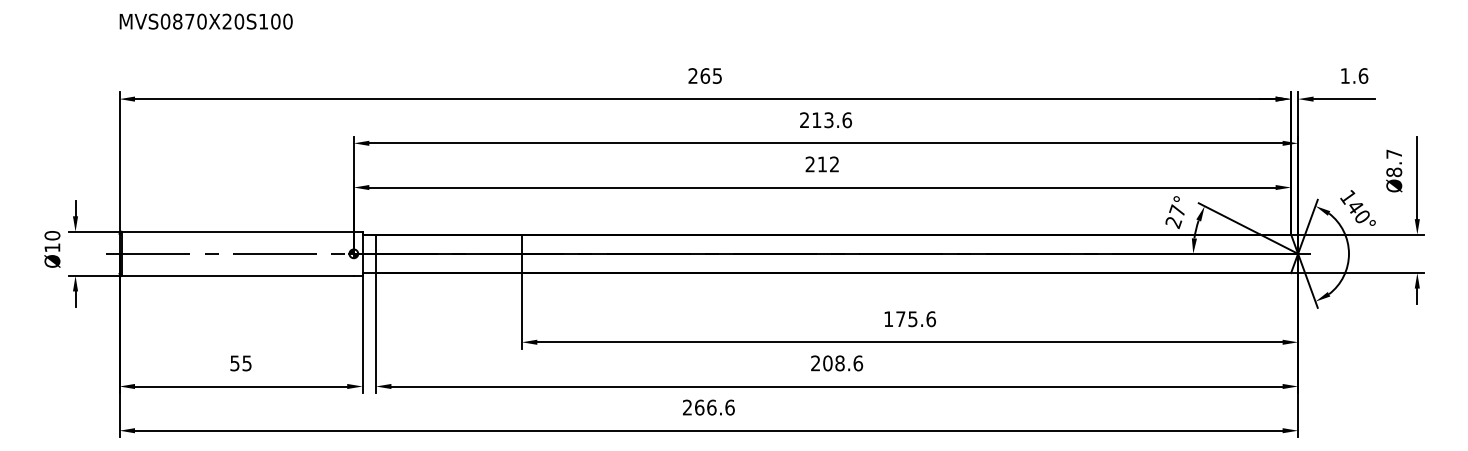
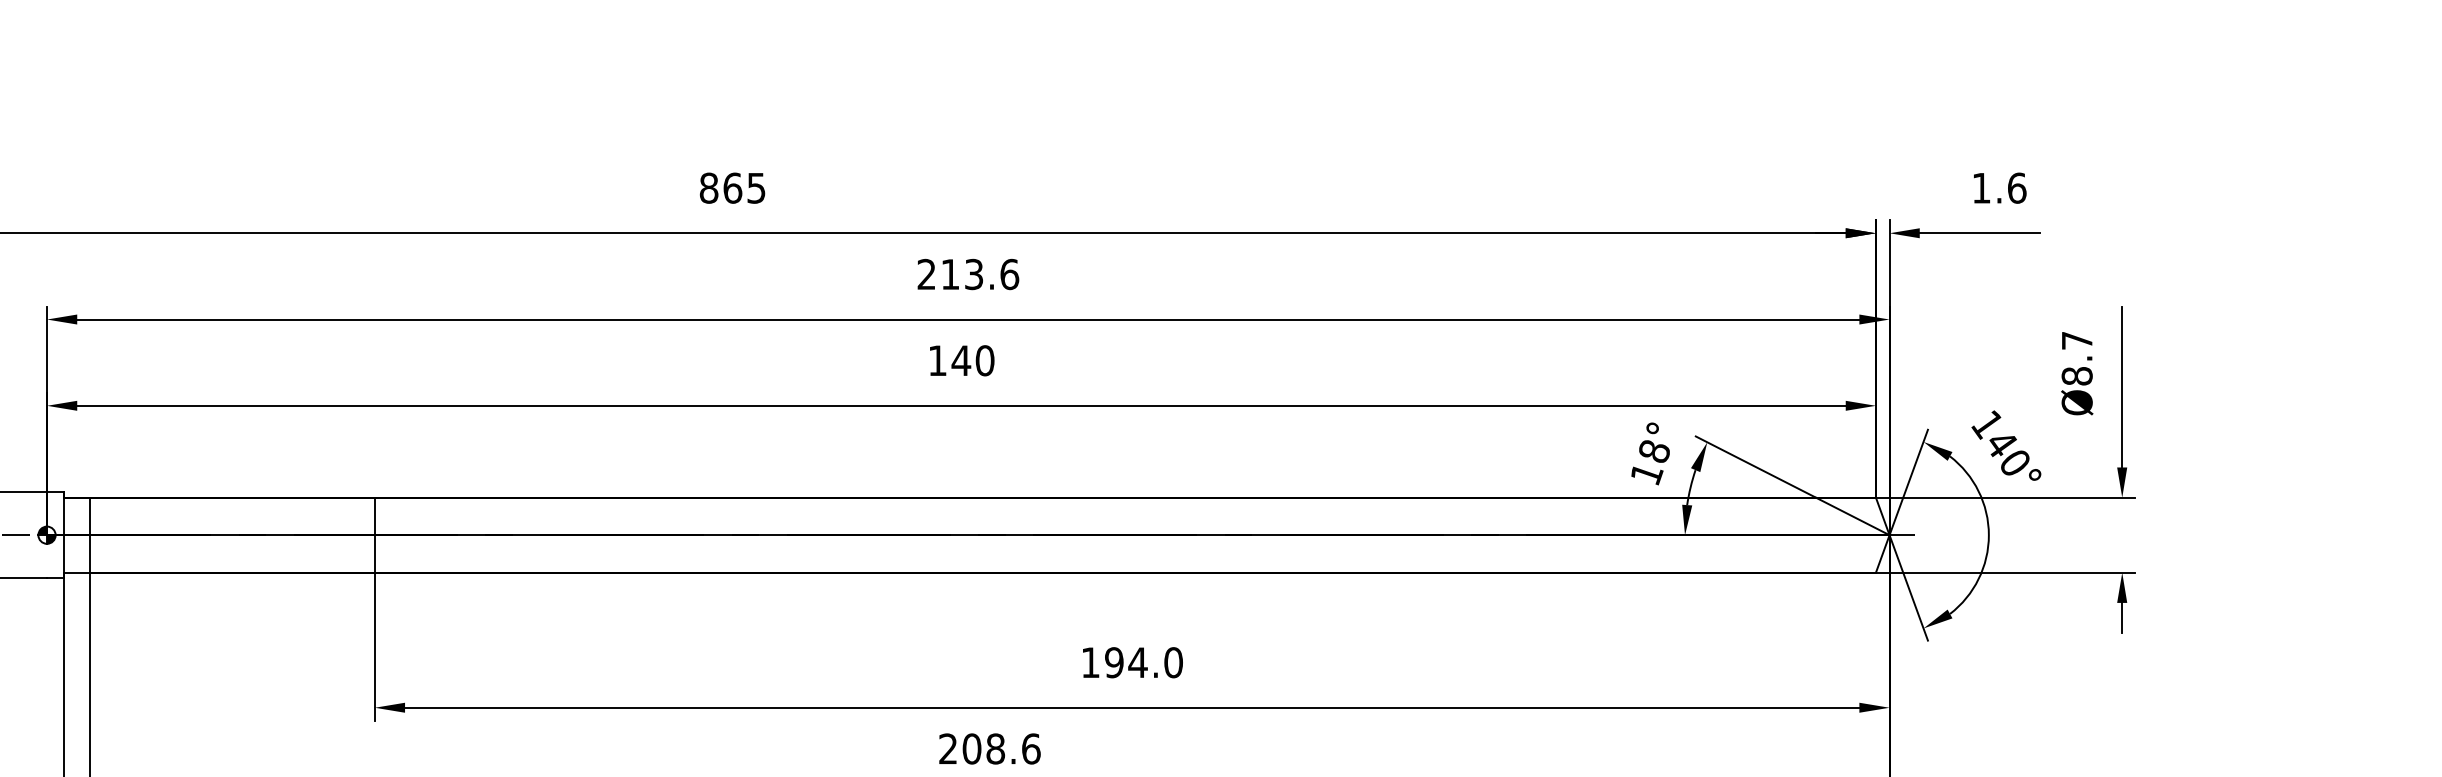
text: (692, 75) -> (707, 187), 265 -> 865
text: (822, 164) -> (961, 360), 212 -> 140
text: (1175, 216) -> (1650, 462), 27° -> 18°
text: (915, 319) -> (1142, 663), 175.6 -> 194.0

